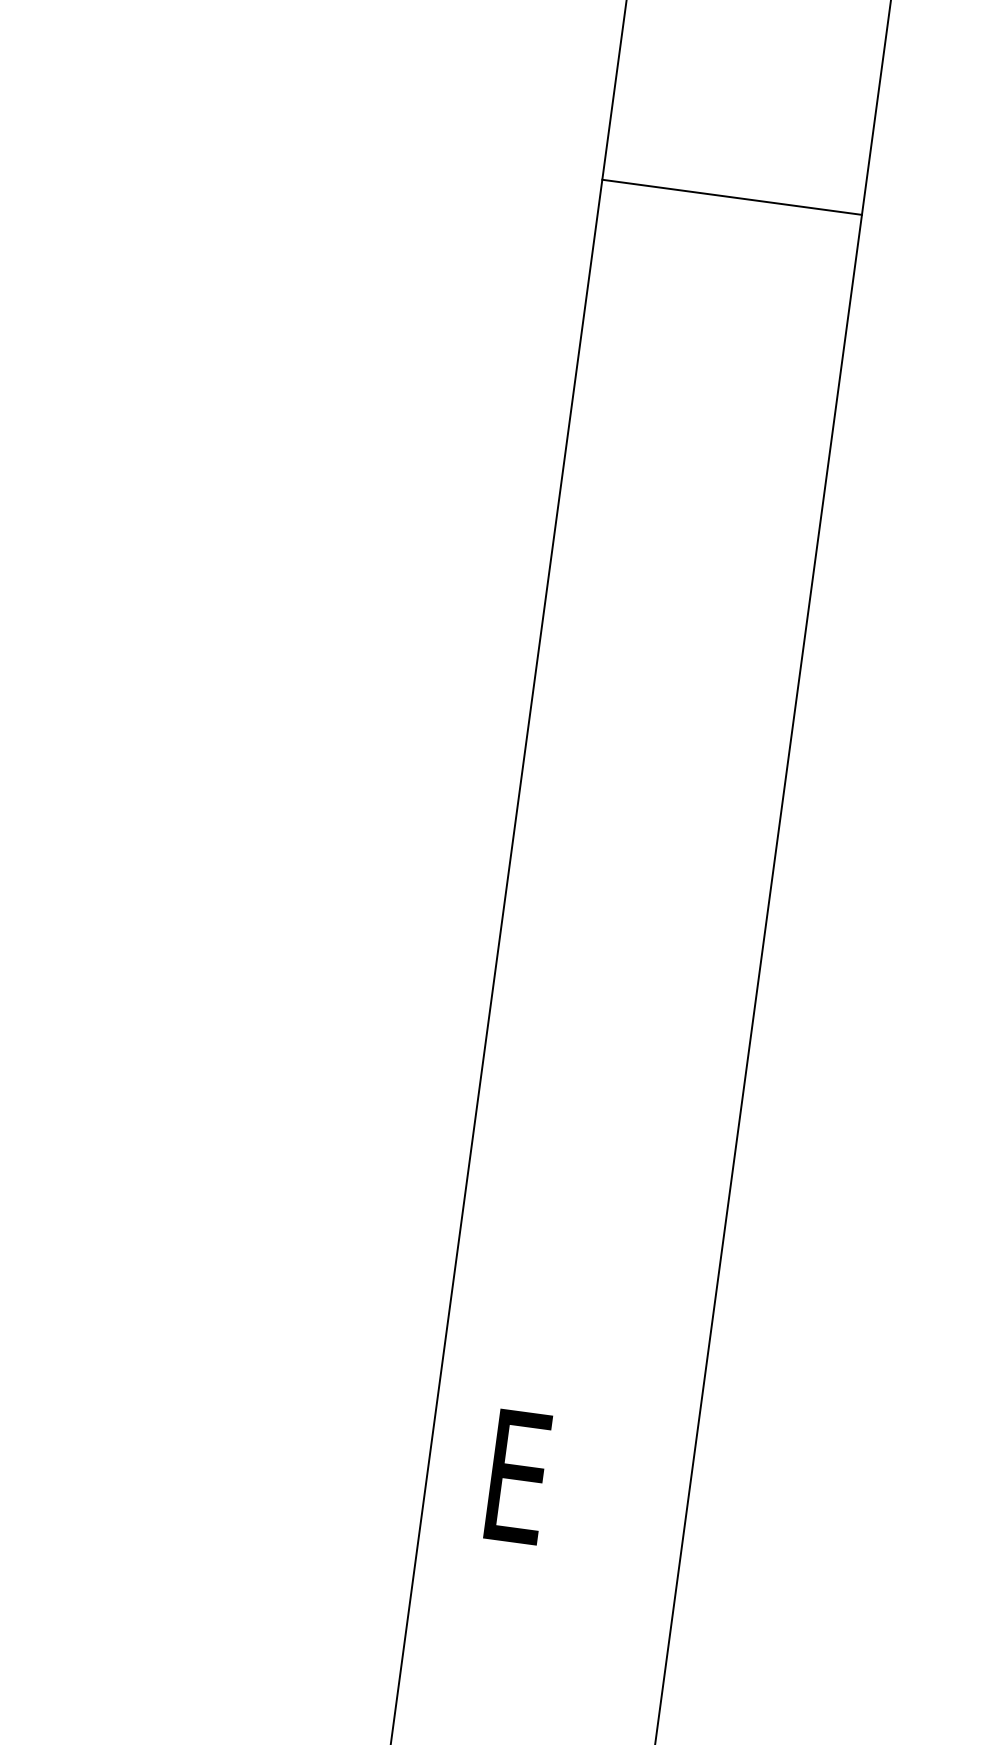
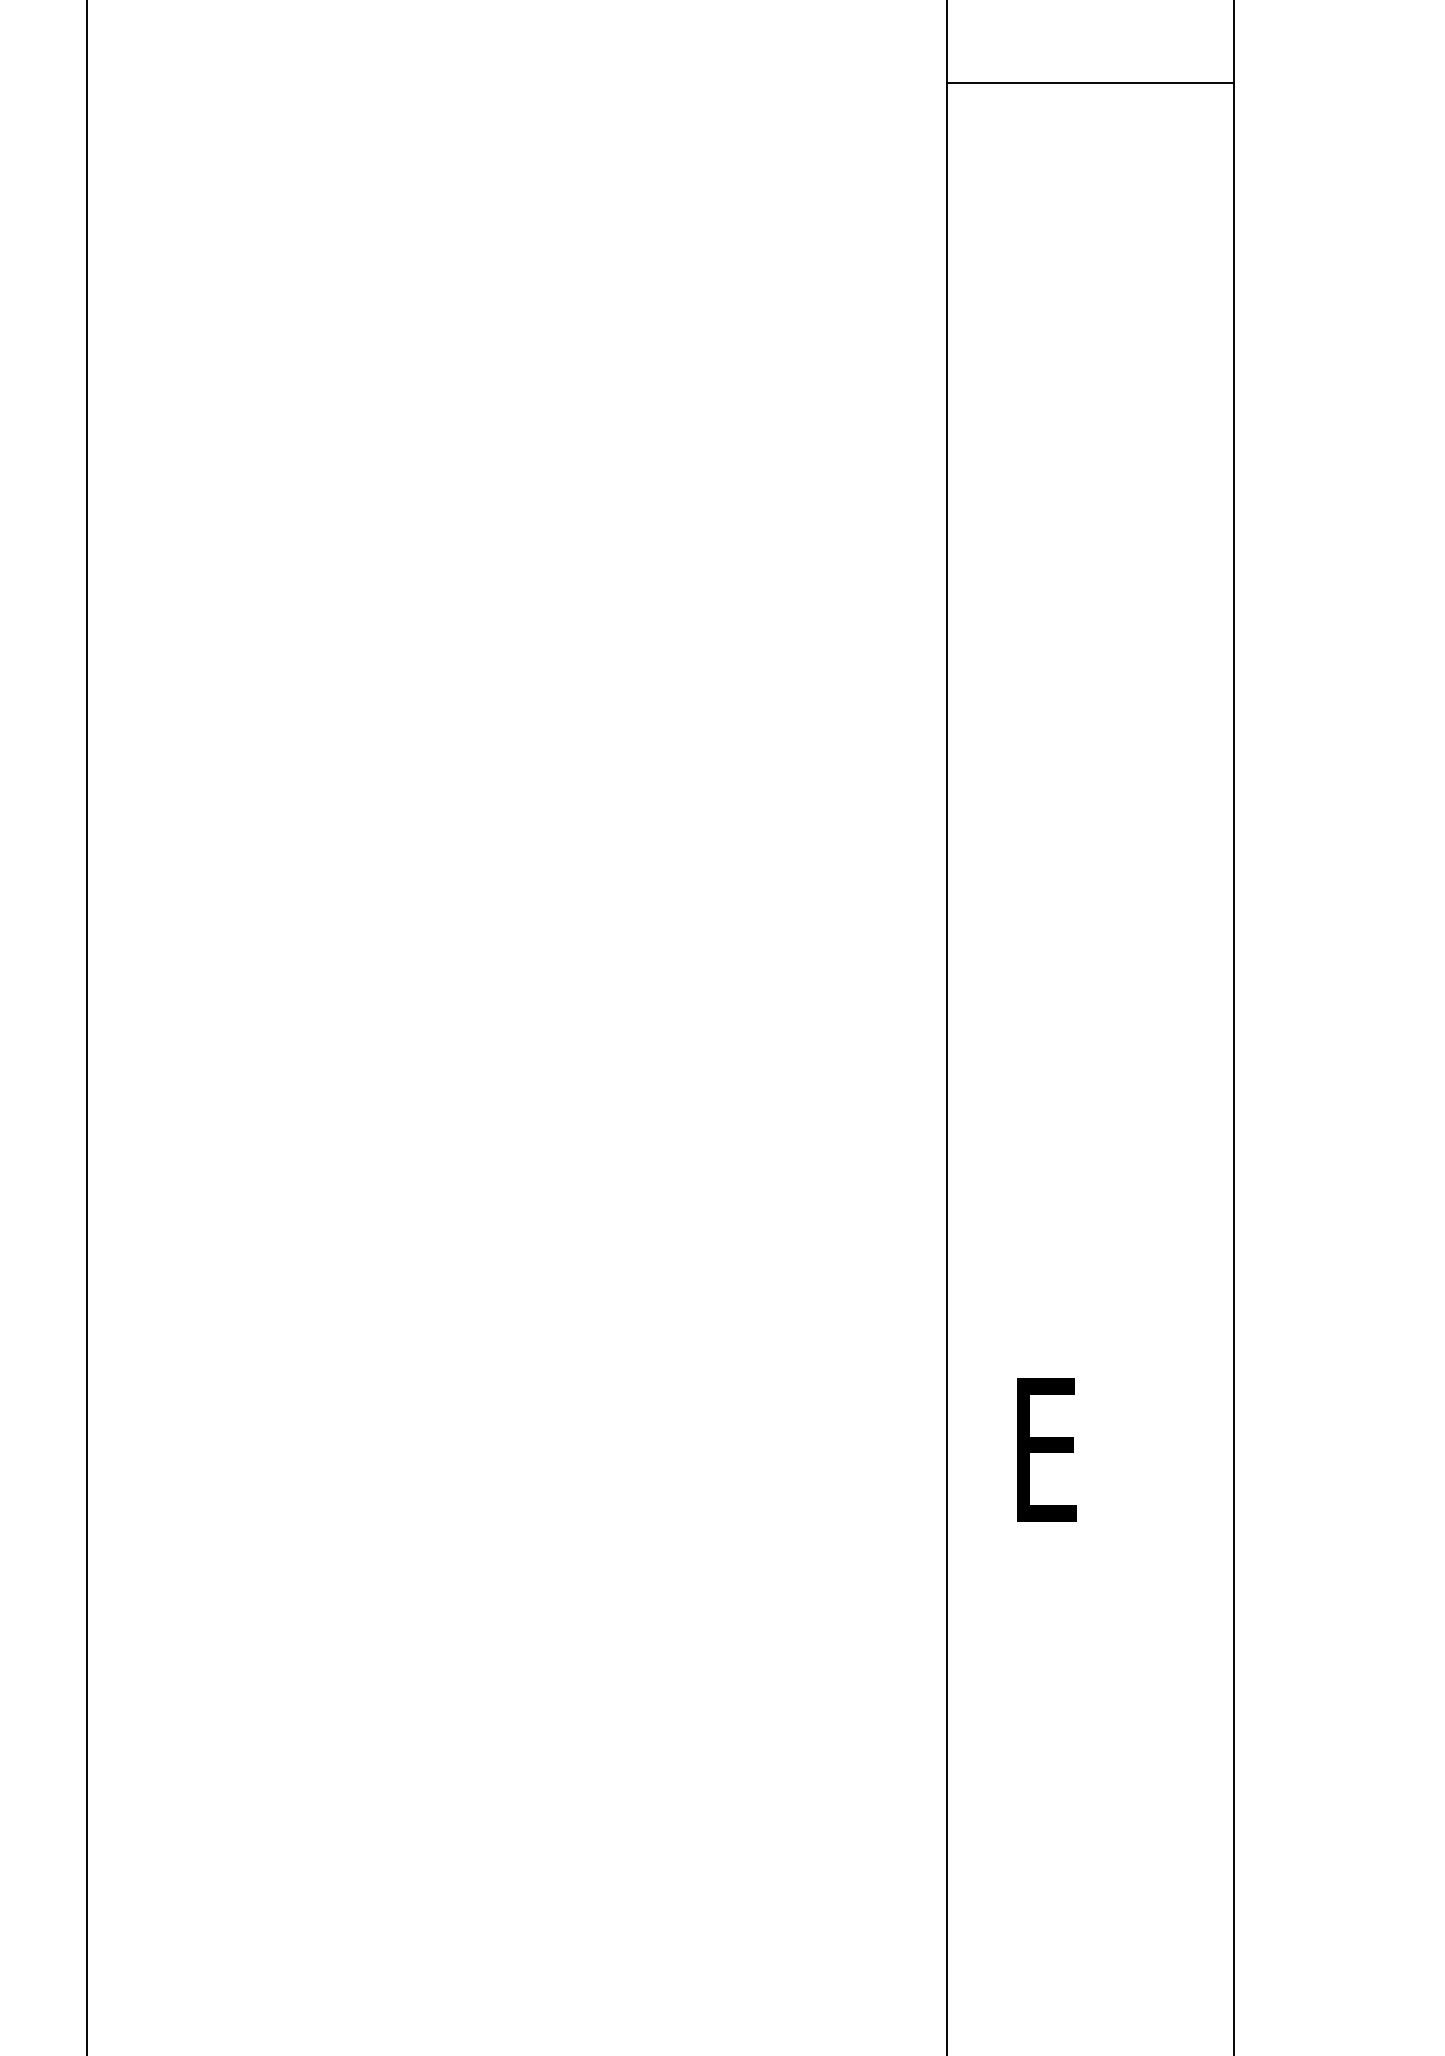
line: (731, 197) -> (1090, 82), moved

